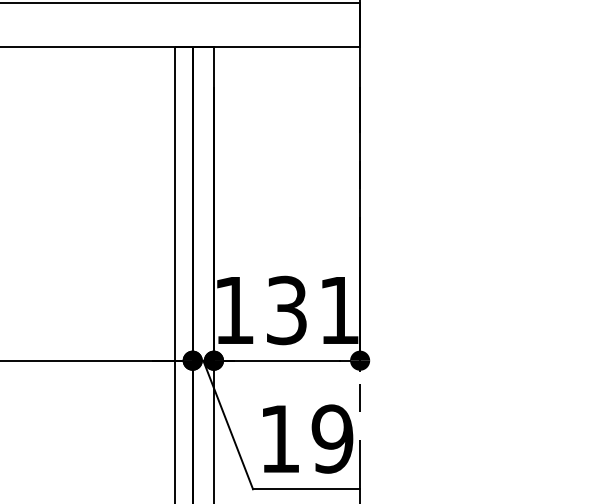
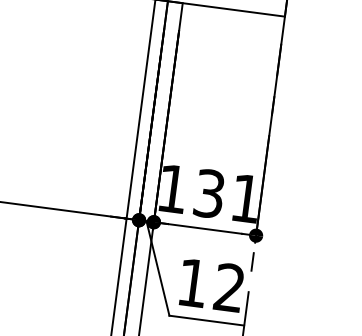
text: (332, 438) -> (229, 287), 19 -> 12

